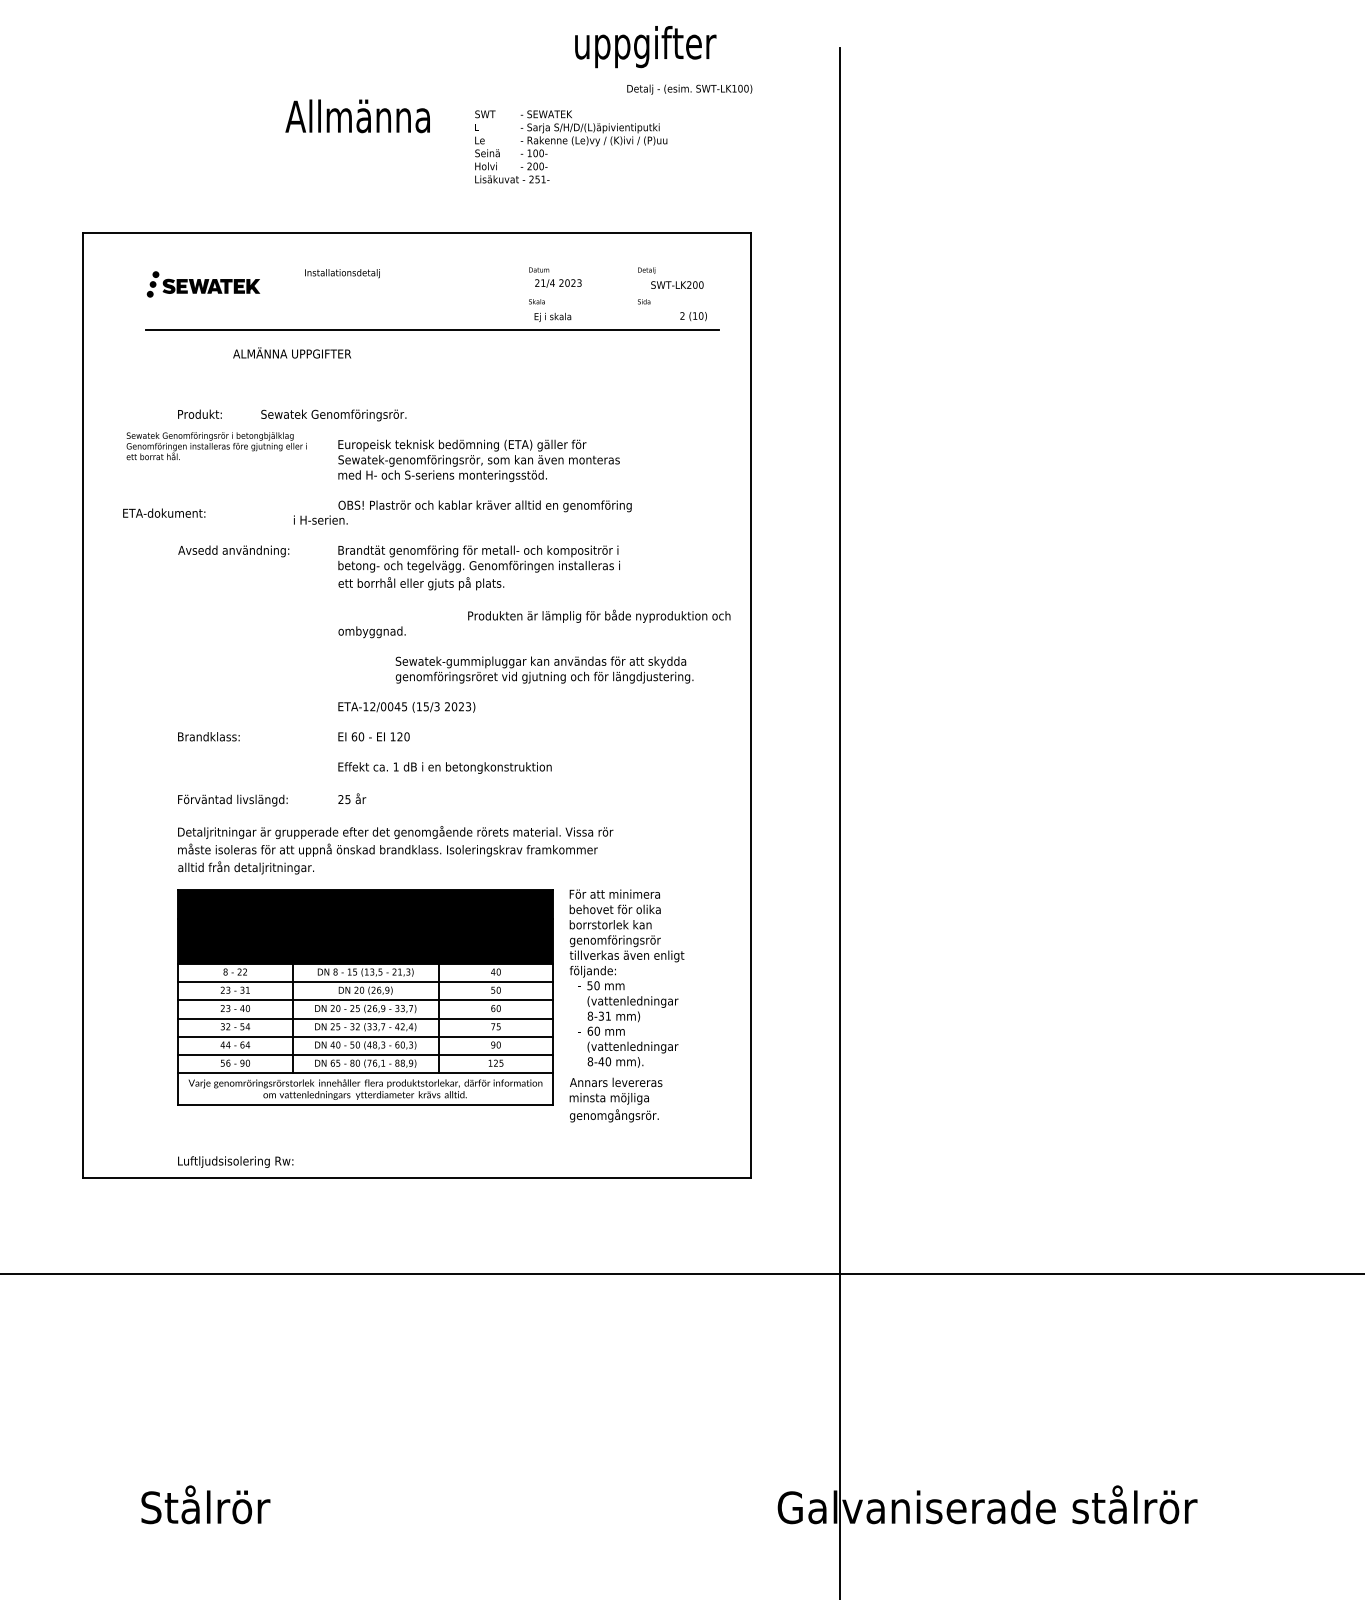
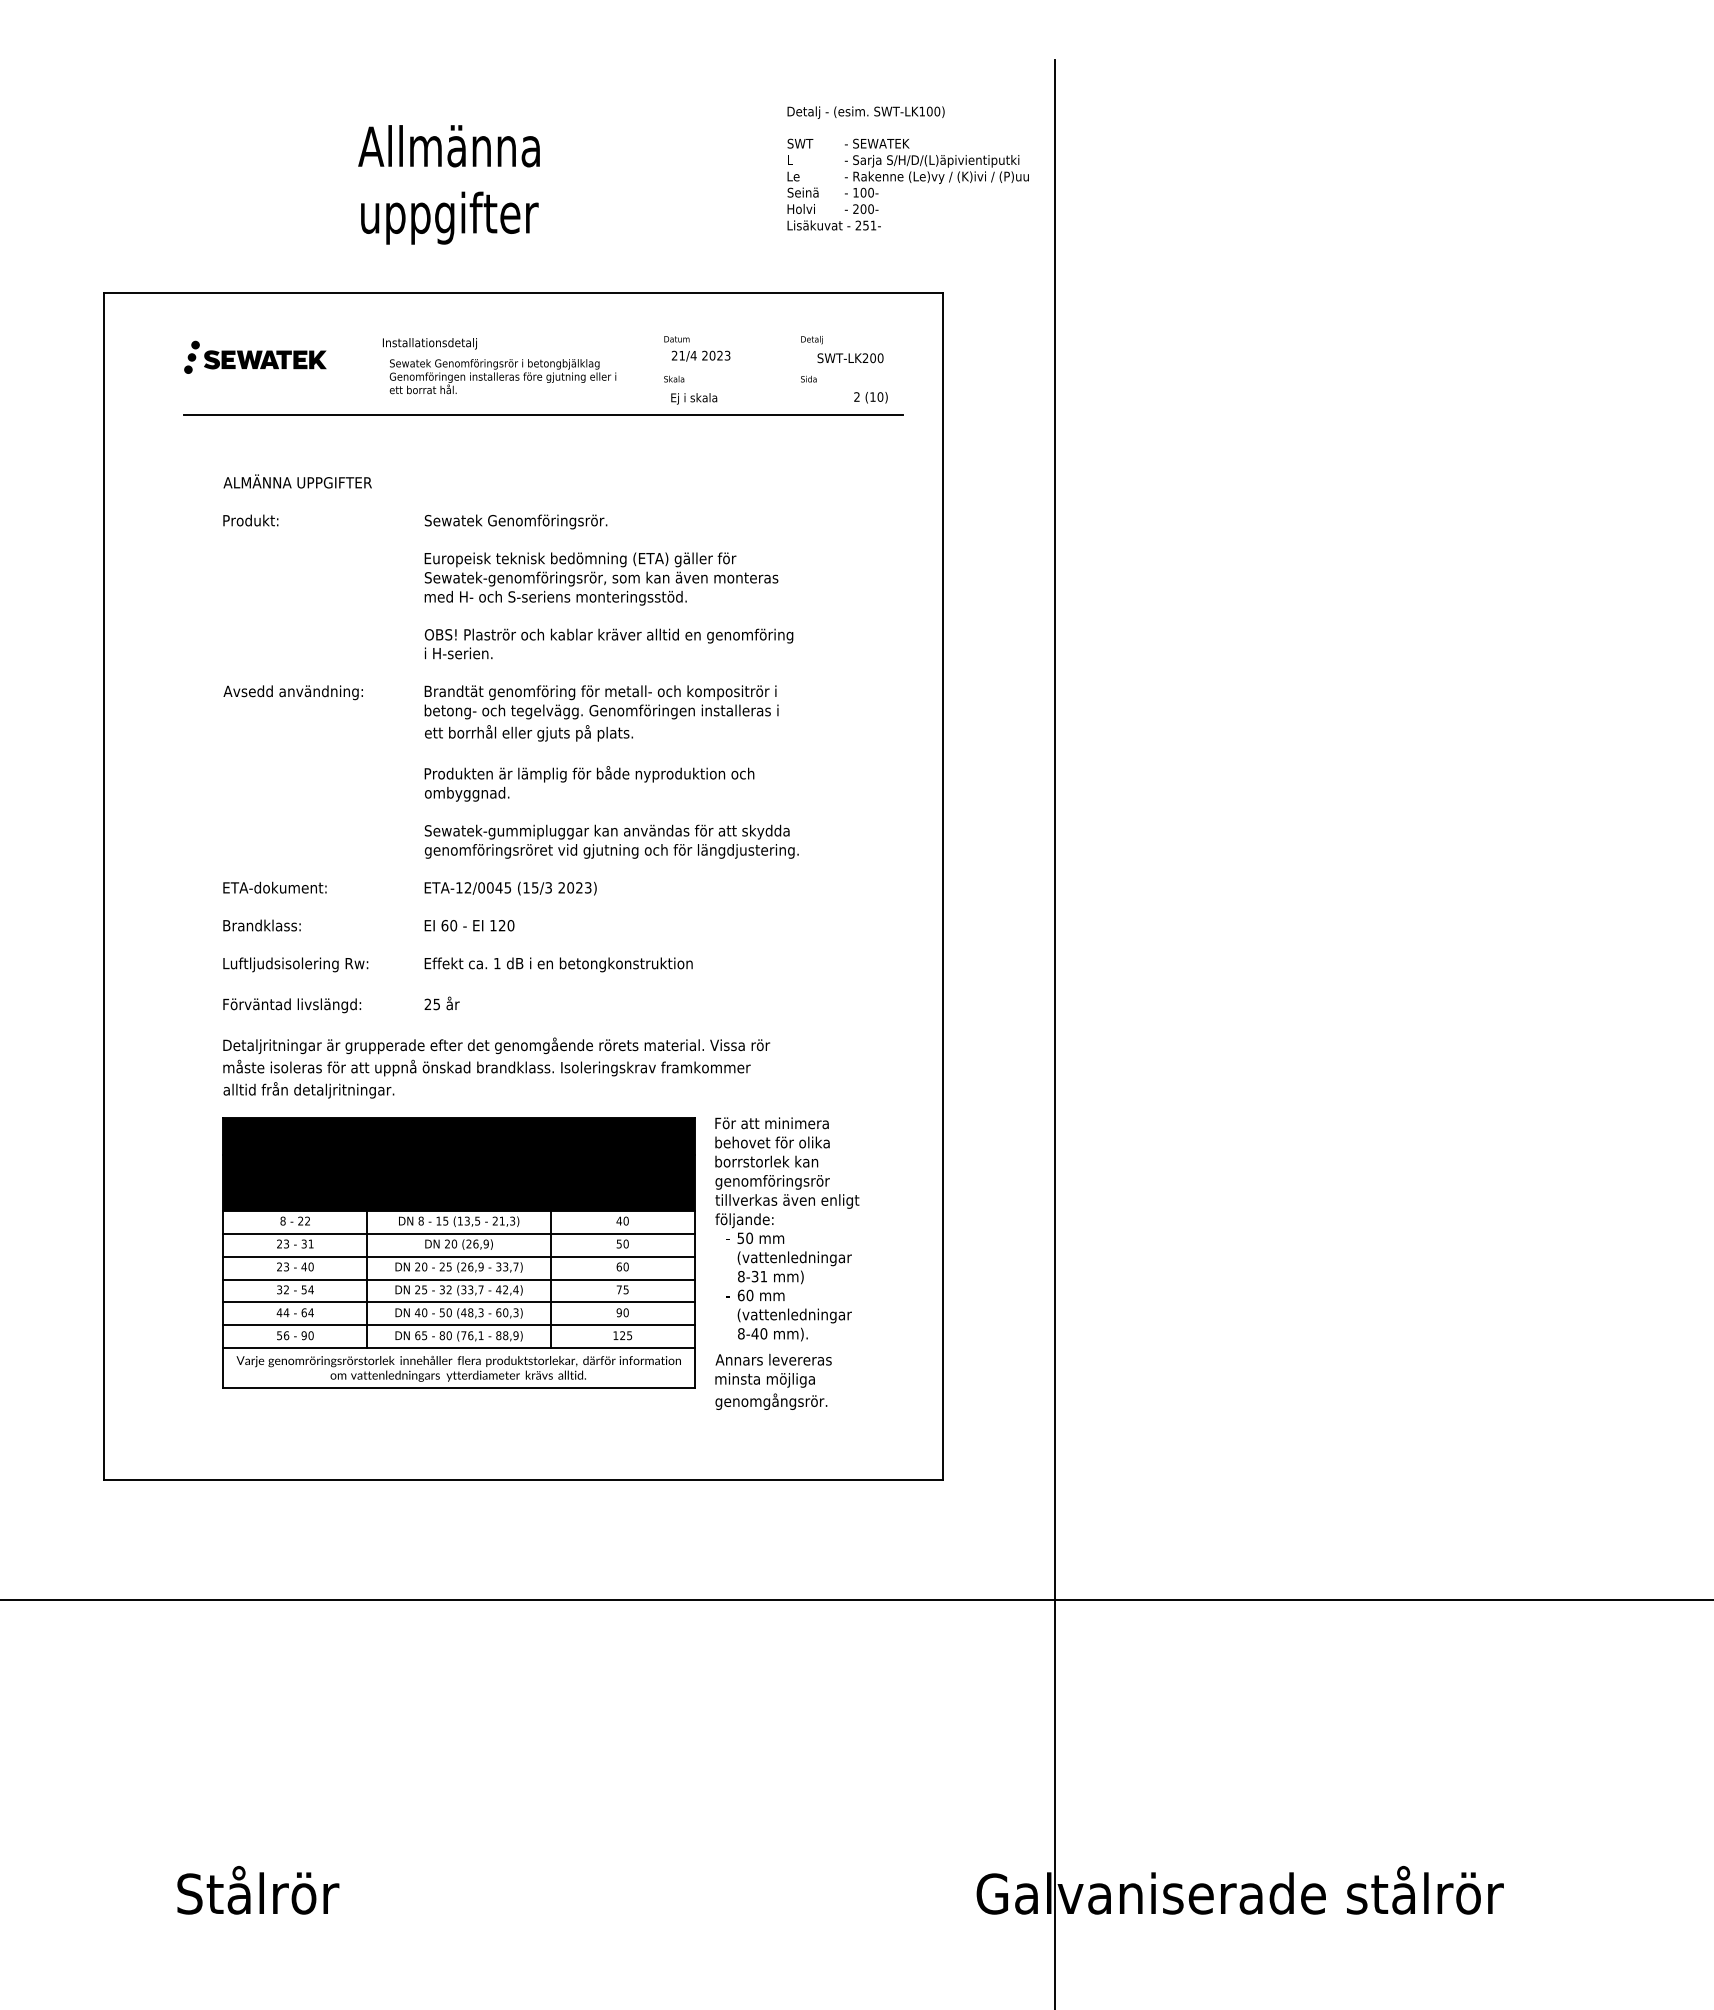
text: (645, 46) -> (449, 217), moved
text: (570, 146) -> (907, 184), moved
text: (292, 352) -> (297, 481), moved
text: (333, 415) -> (515, 521), moved
text: (216, 446) -> (502, 376), moved
text: (163, 513) -> (274, 887), moved
text: (320, 520) -> (458, 653), moved
text: (599, 616) -> (589, 774), moved
text: (544, 669) -> (611, 841), moved
text: (235, 1161) -> (295, 964), moved

